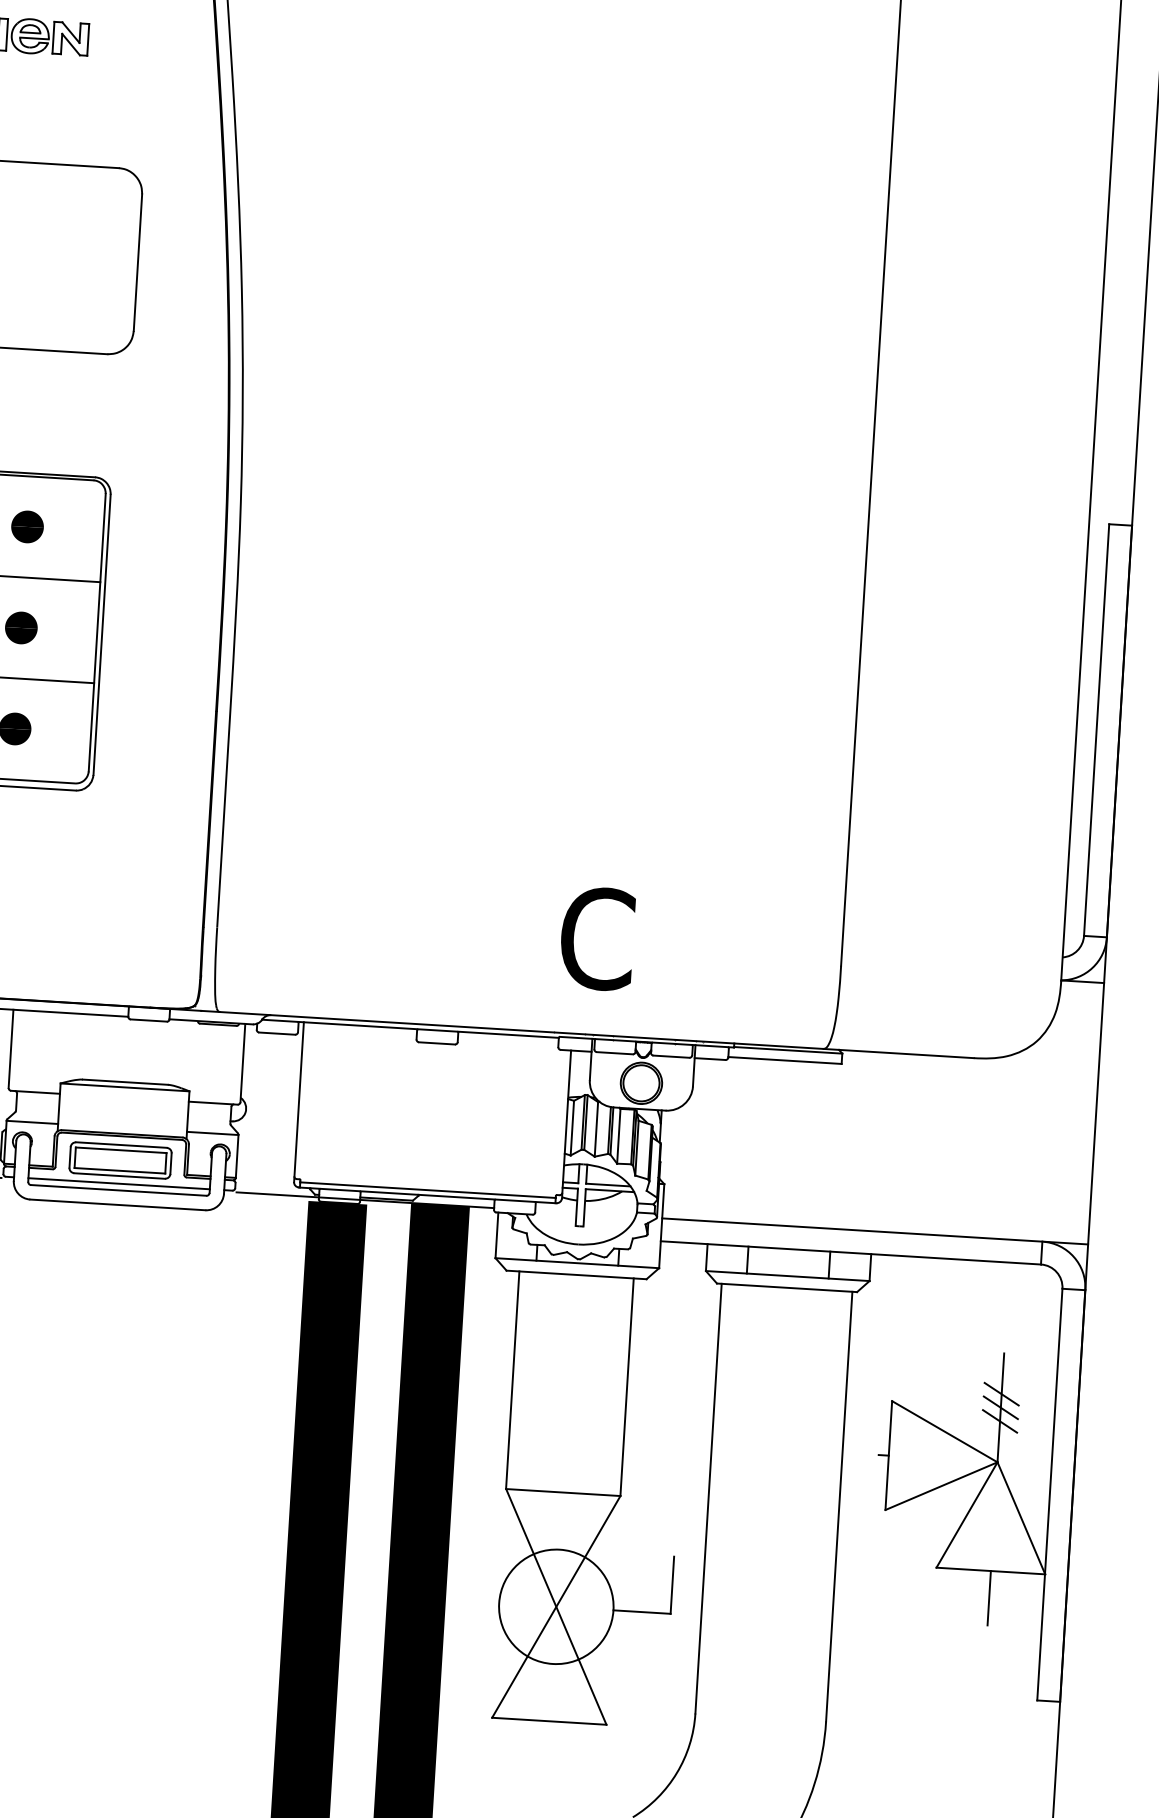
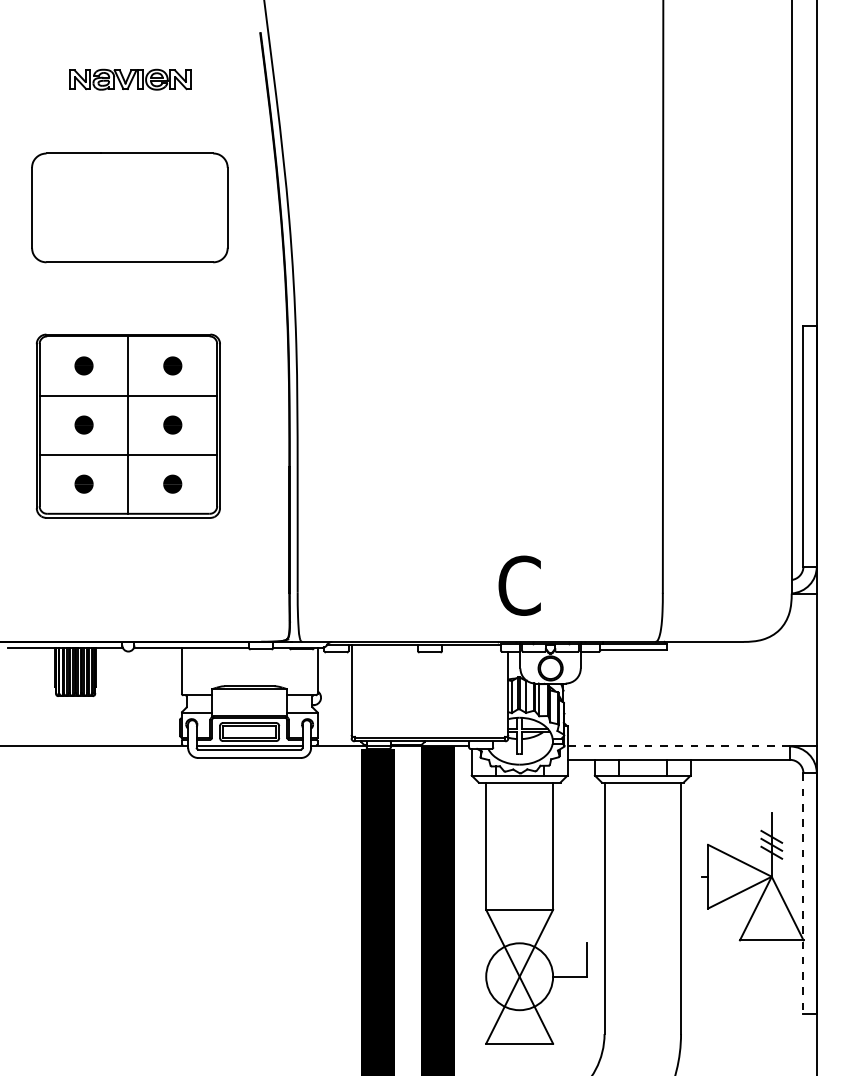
line: (851, 1230) -> (678, 746), solid -> dashed
line: (1049, 1495) -> (803, 894), solid -> dashed
line: (988, 1598) -> (771, 956), removed

